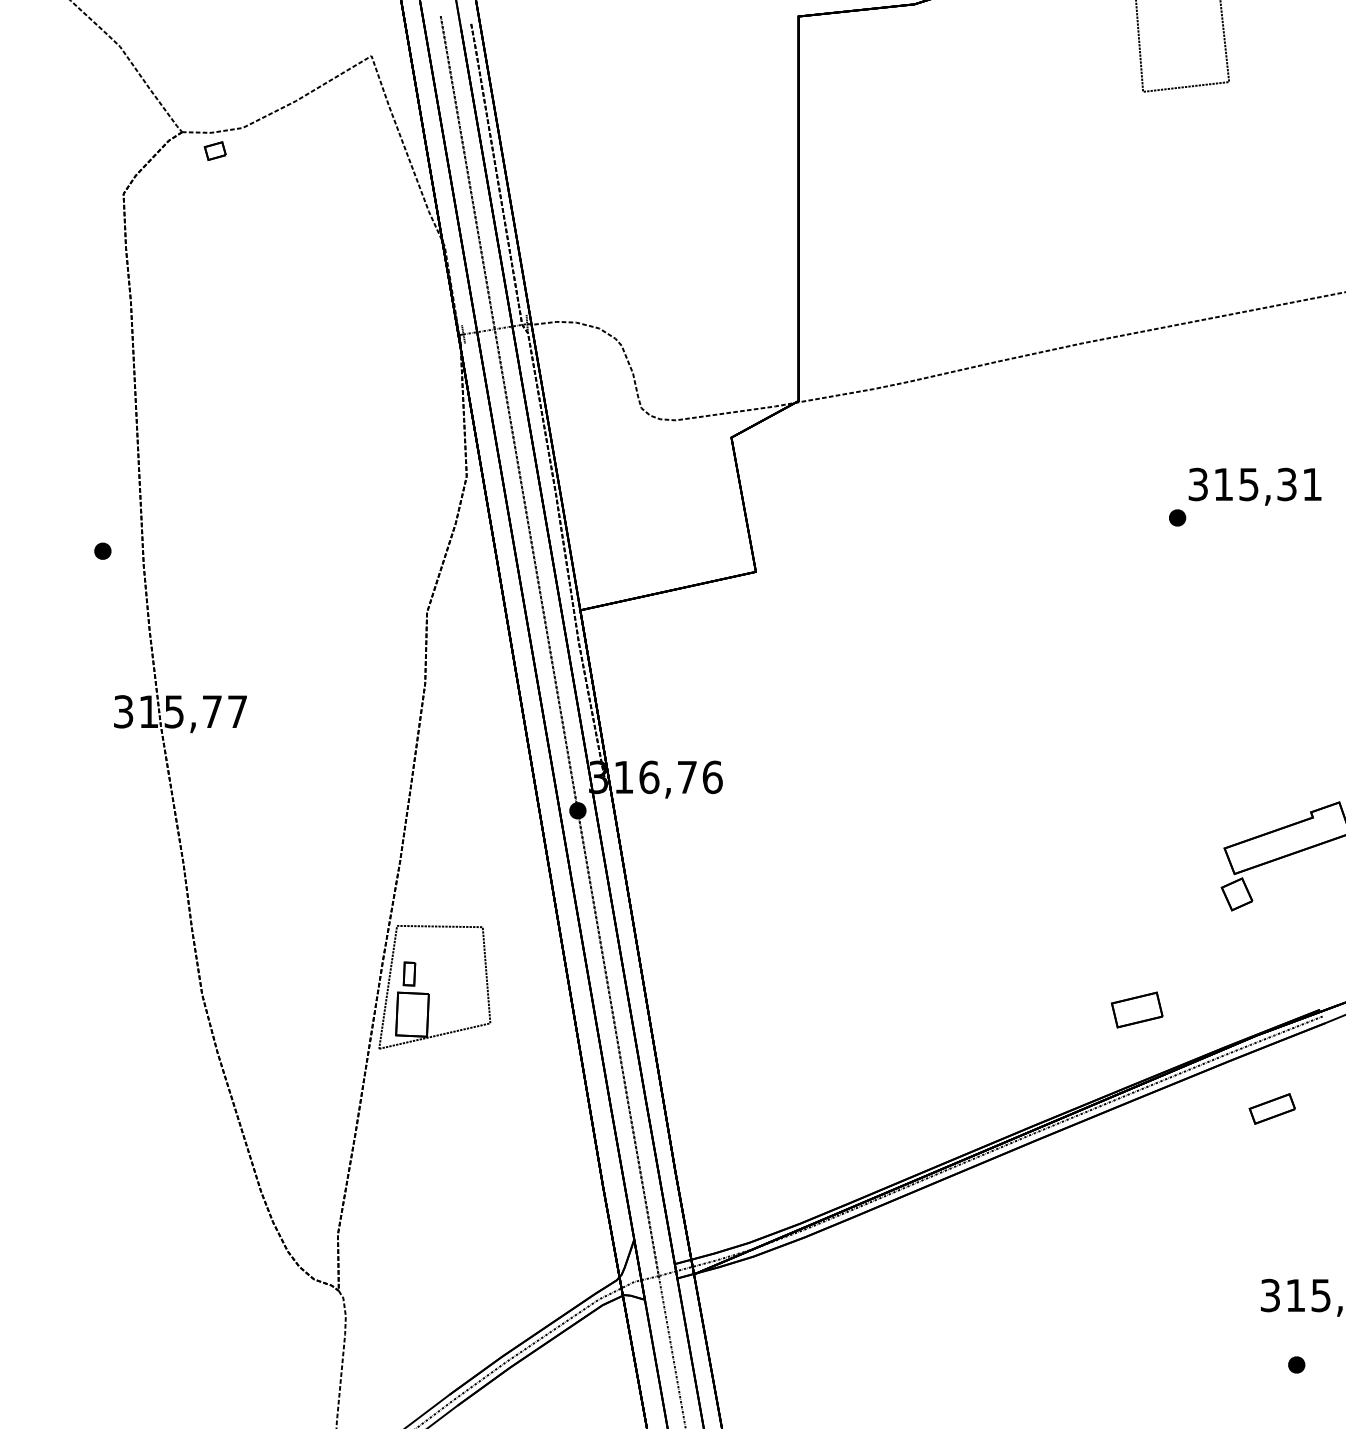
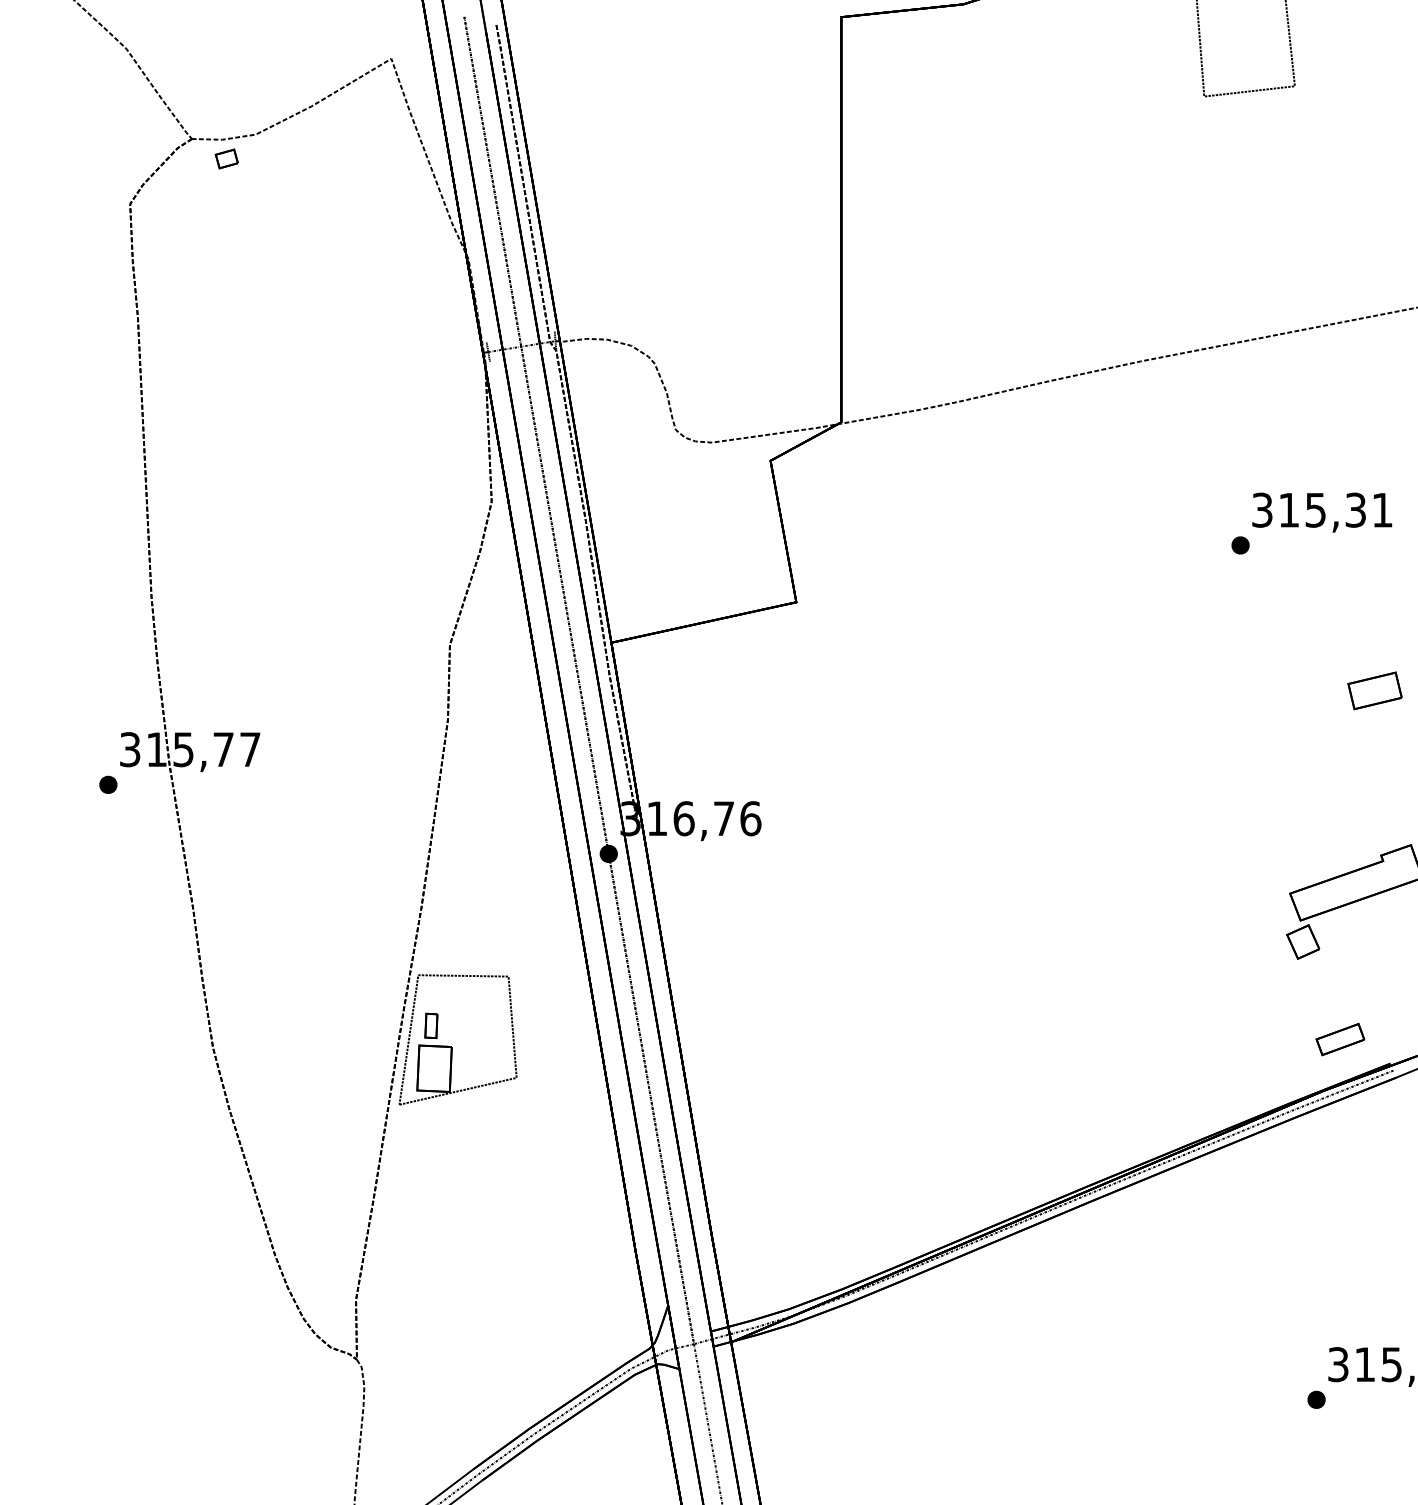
part: (102, 550) -> (107, 784), moved
part: (1137, 1009) -> (1375, 690), moved
part: (1271, 1108) -> (1339, 1039), moved
part: (1296, 1364) -> (1316, 1399), moved

